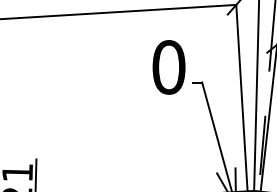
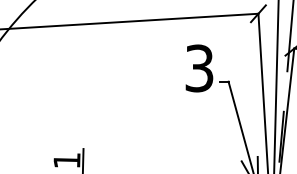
text: (168, 67) -> (199, 68), 0 -> 3

